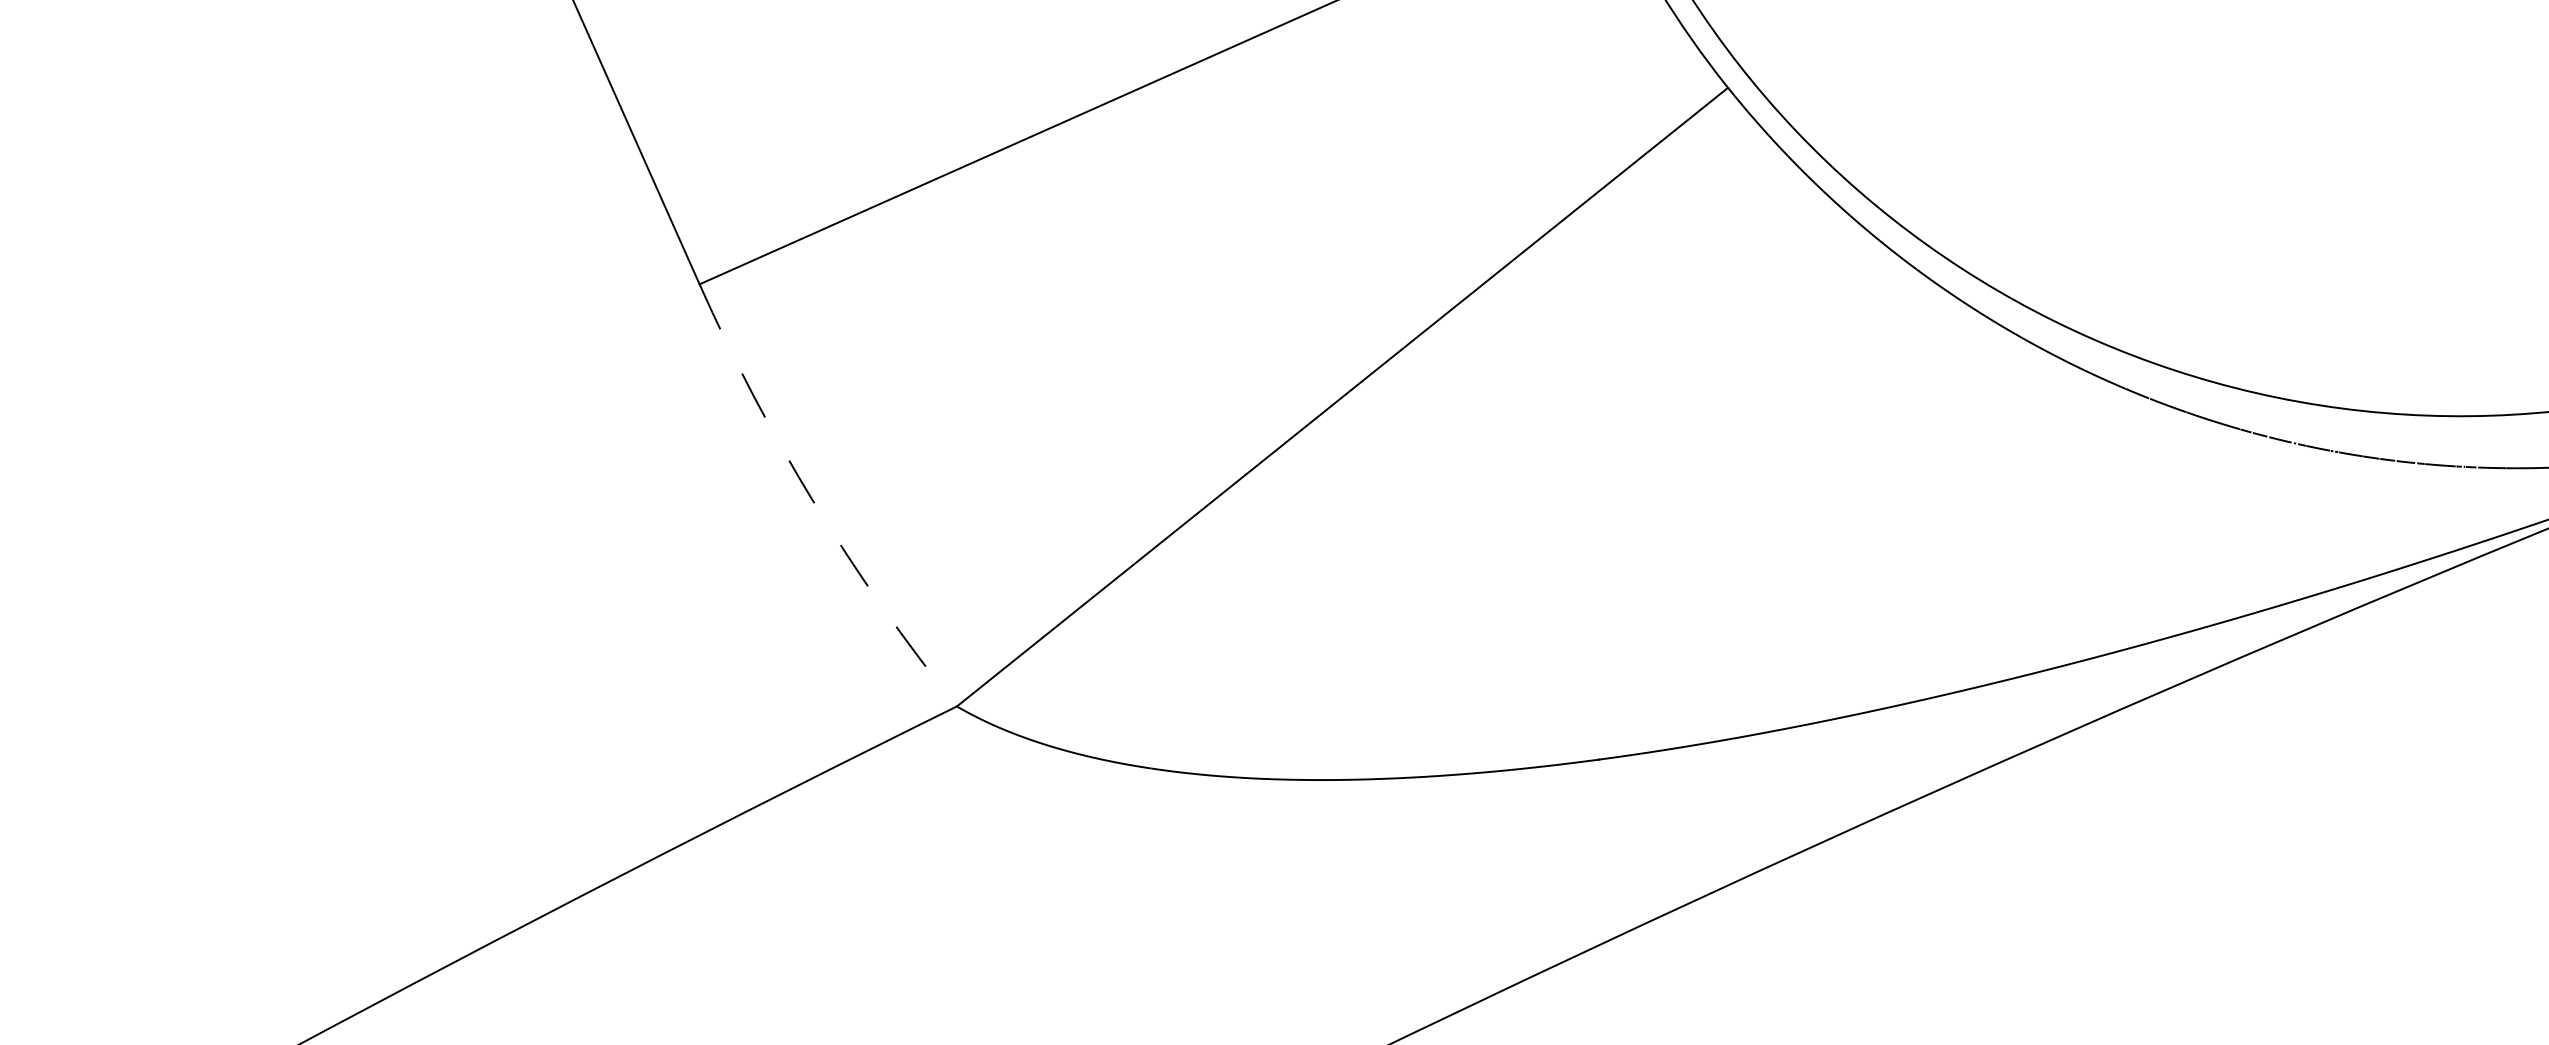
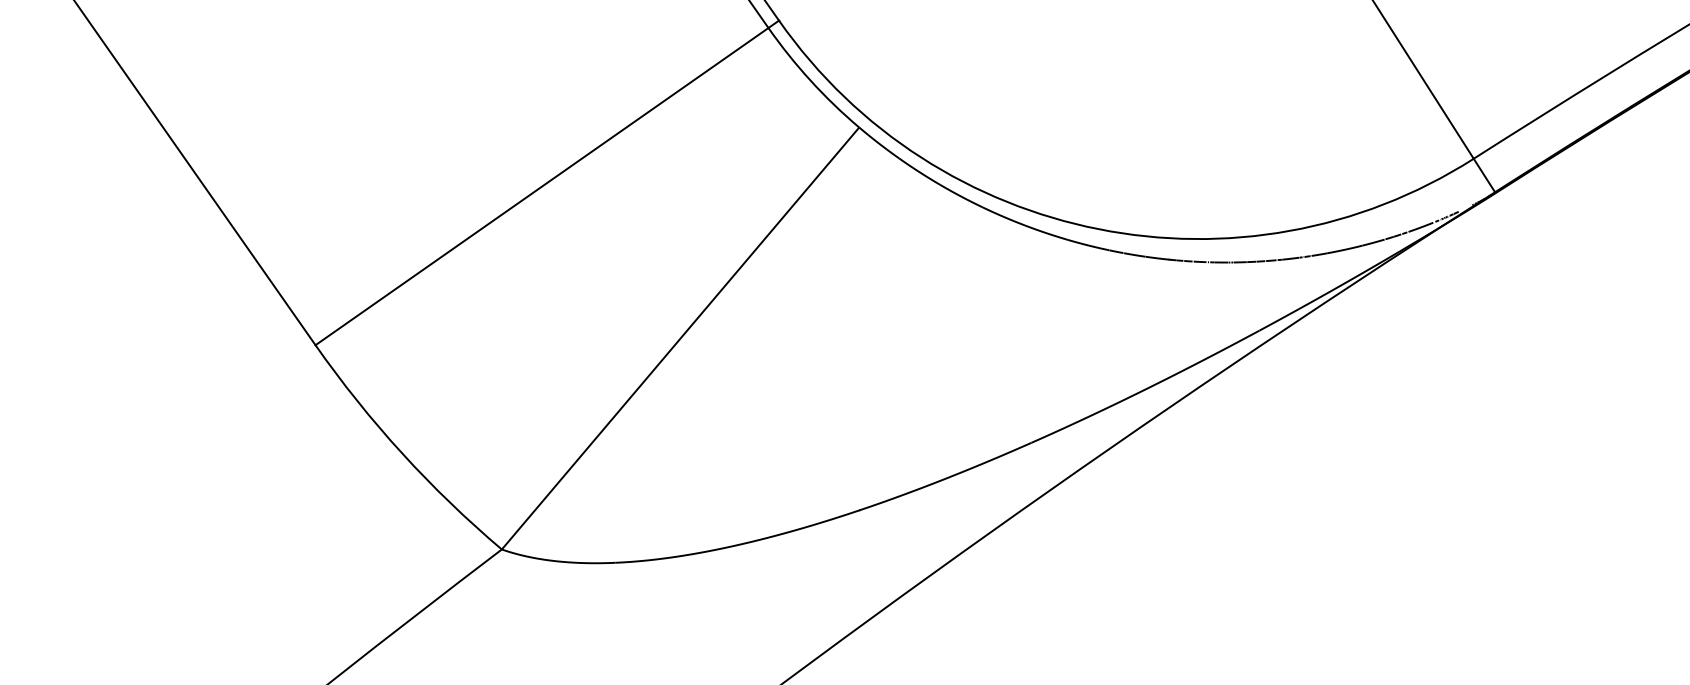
arc: (815, 504) -> (402, 453), dashed -> solid

